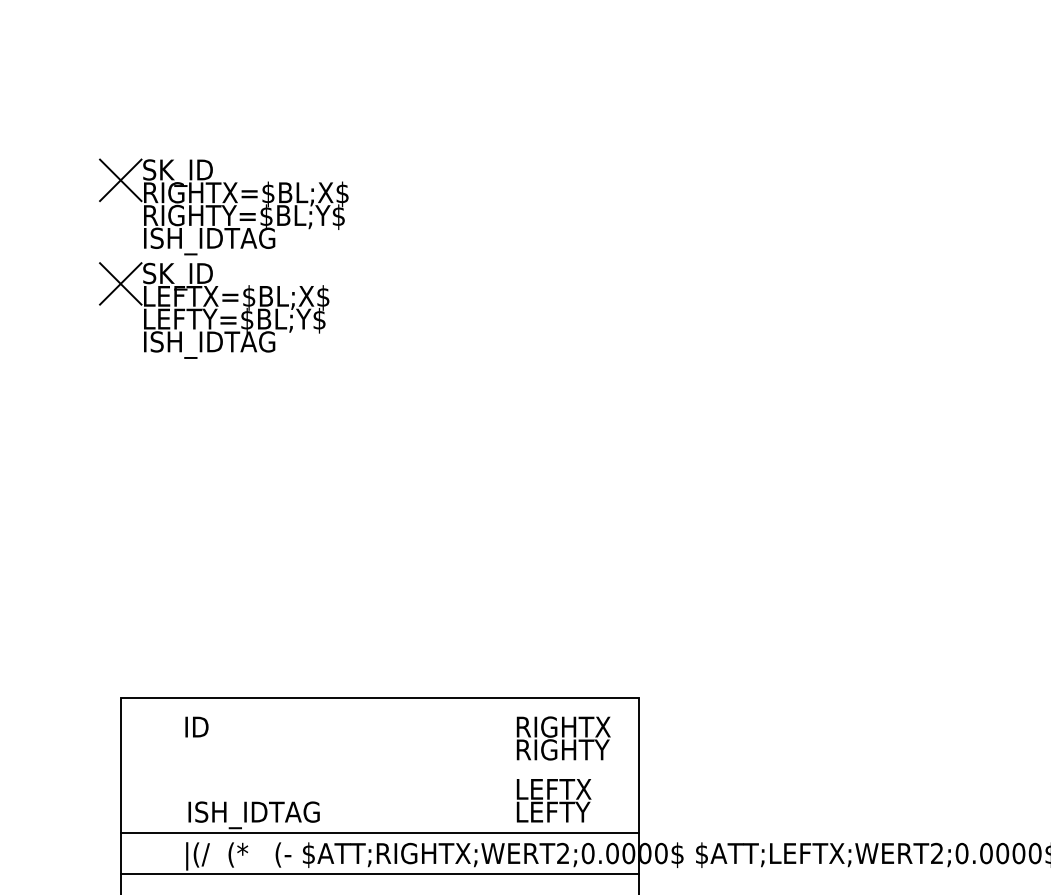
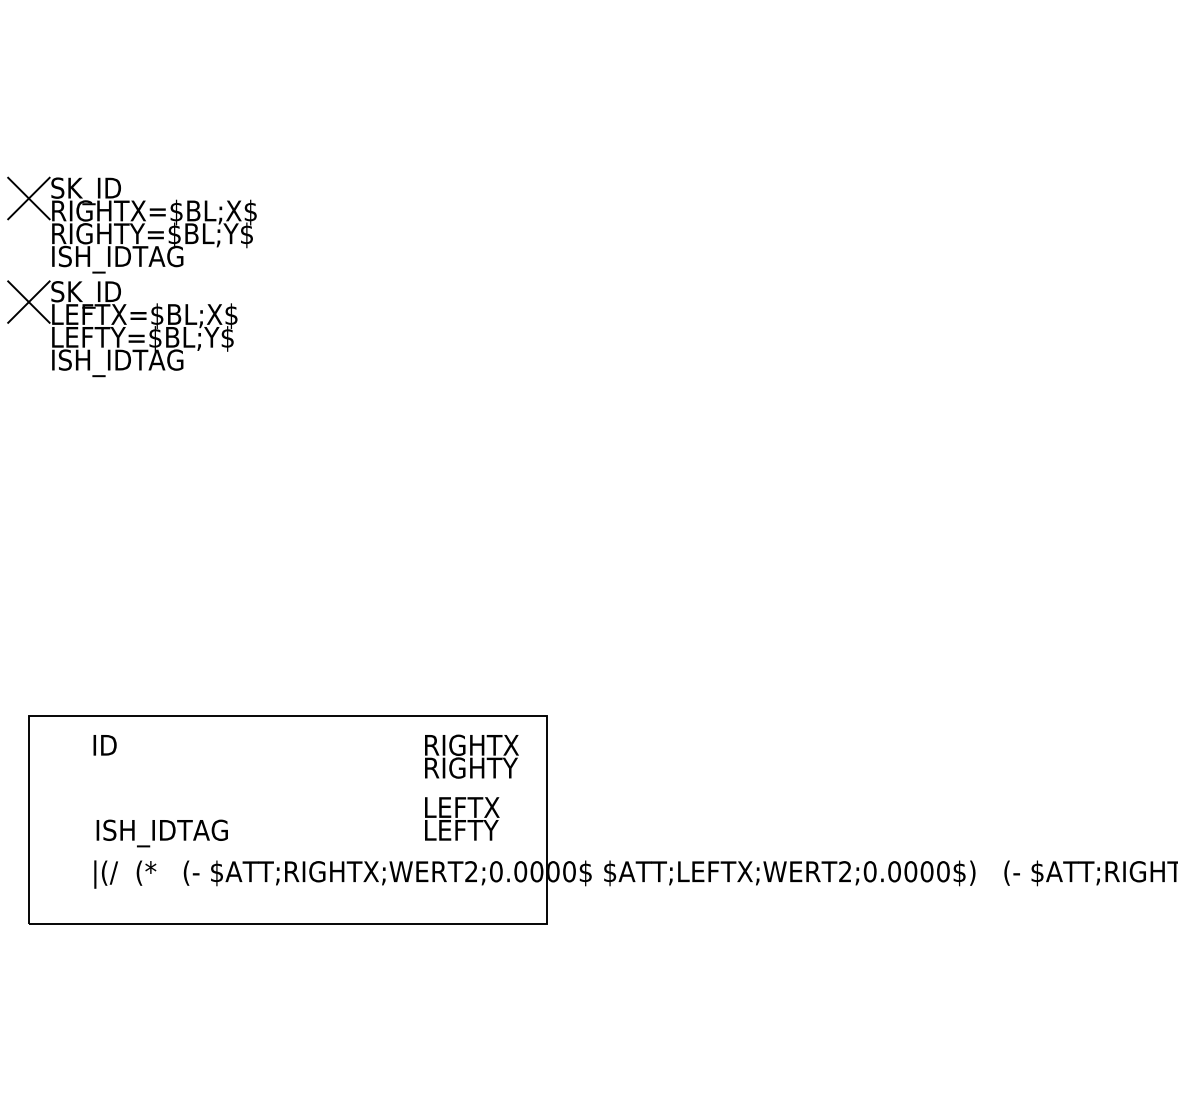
line: (379, 833) -> (287, 851), removed
line: (379, 874) -> (287, 892), removed

